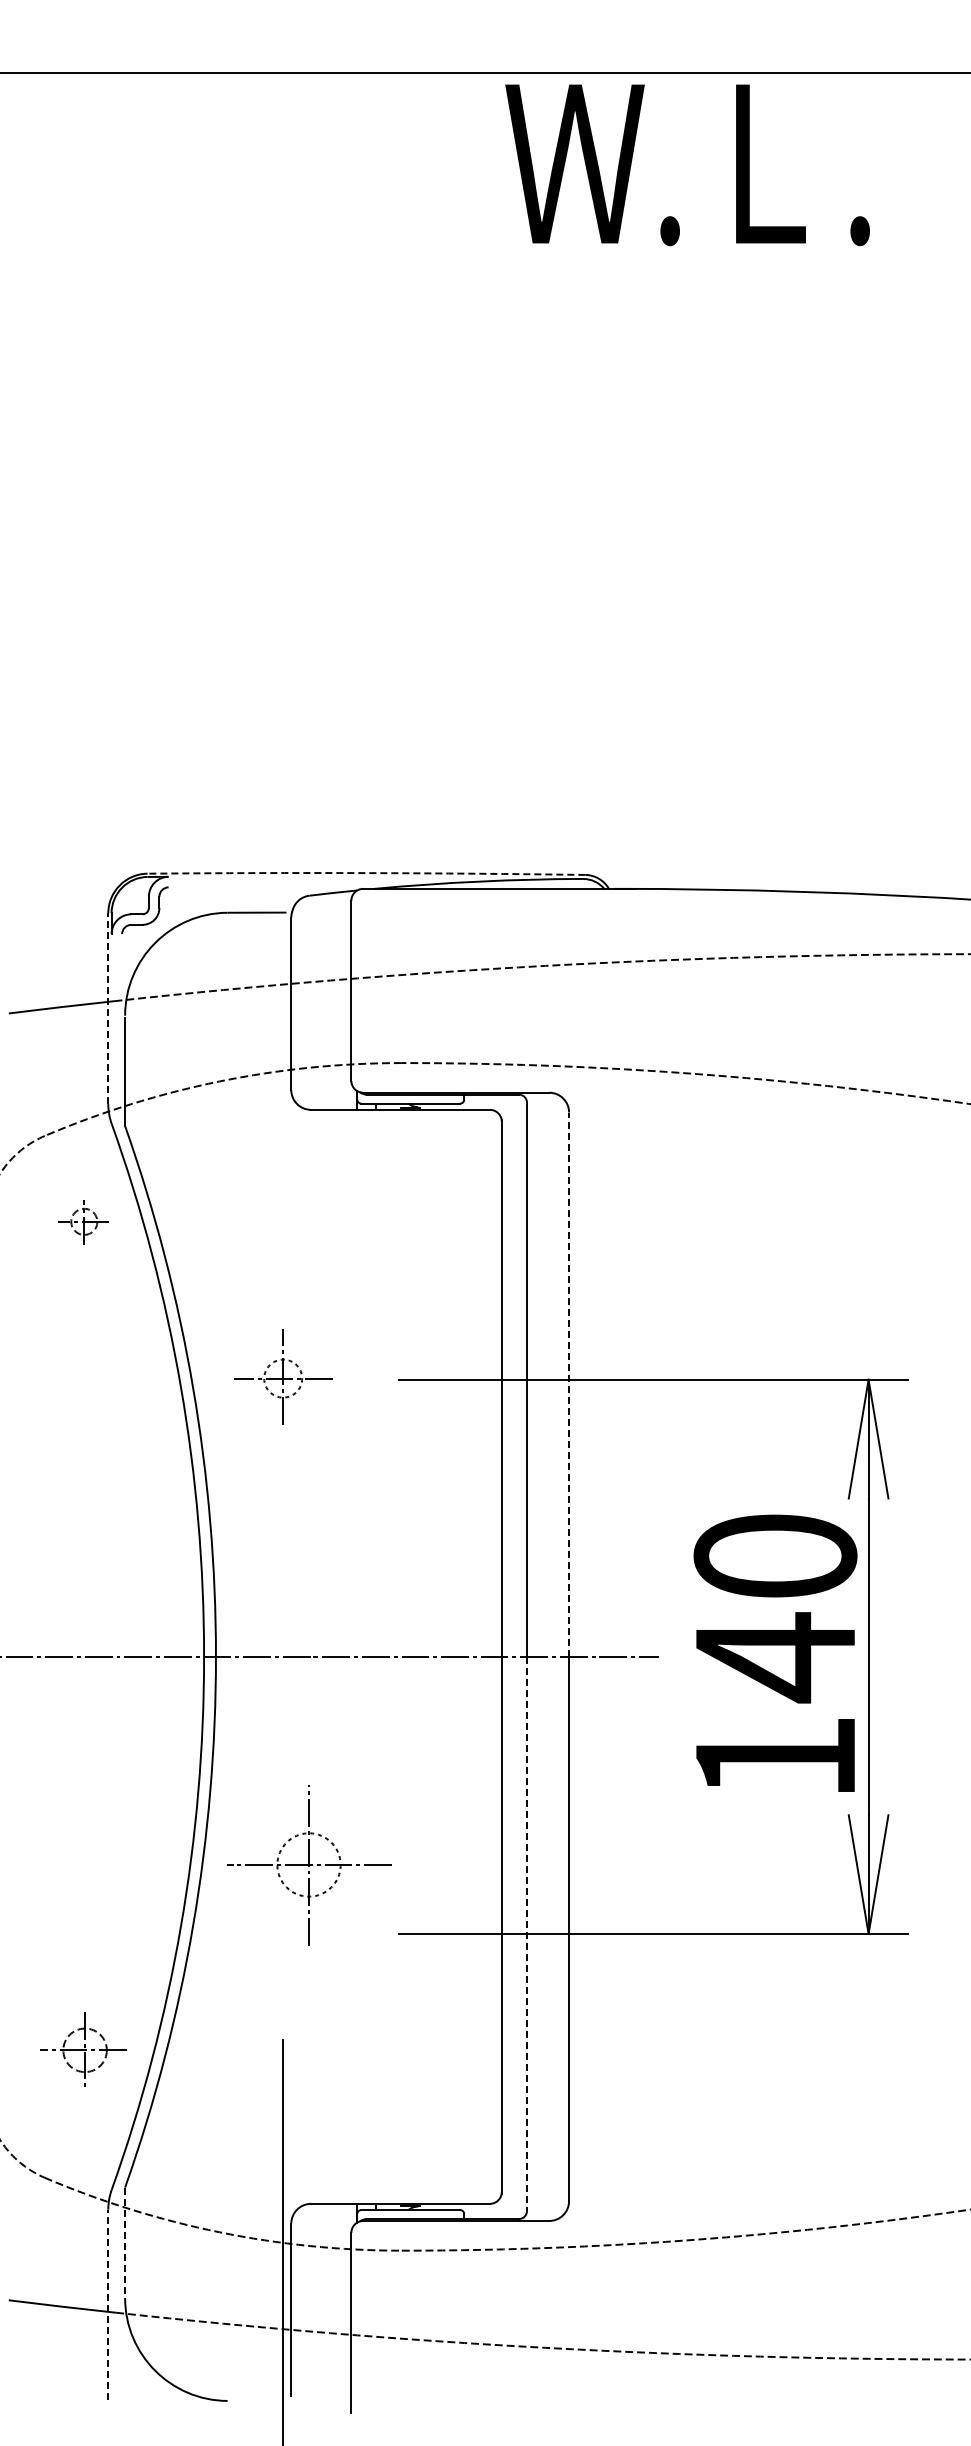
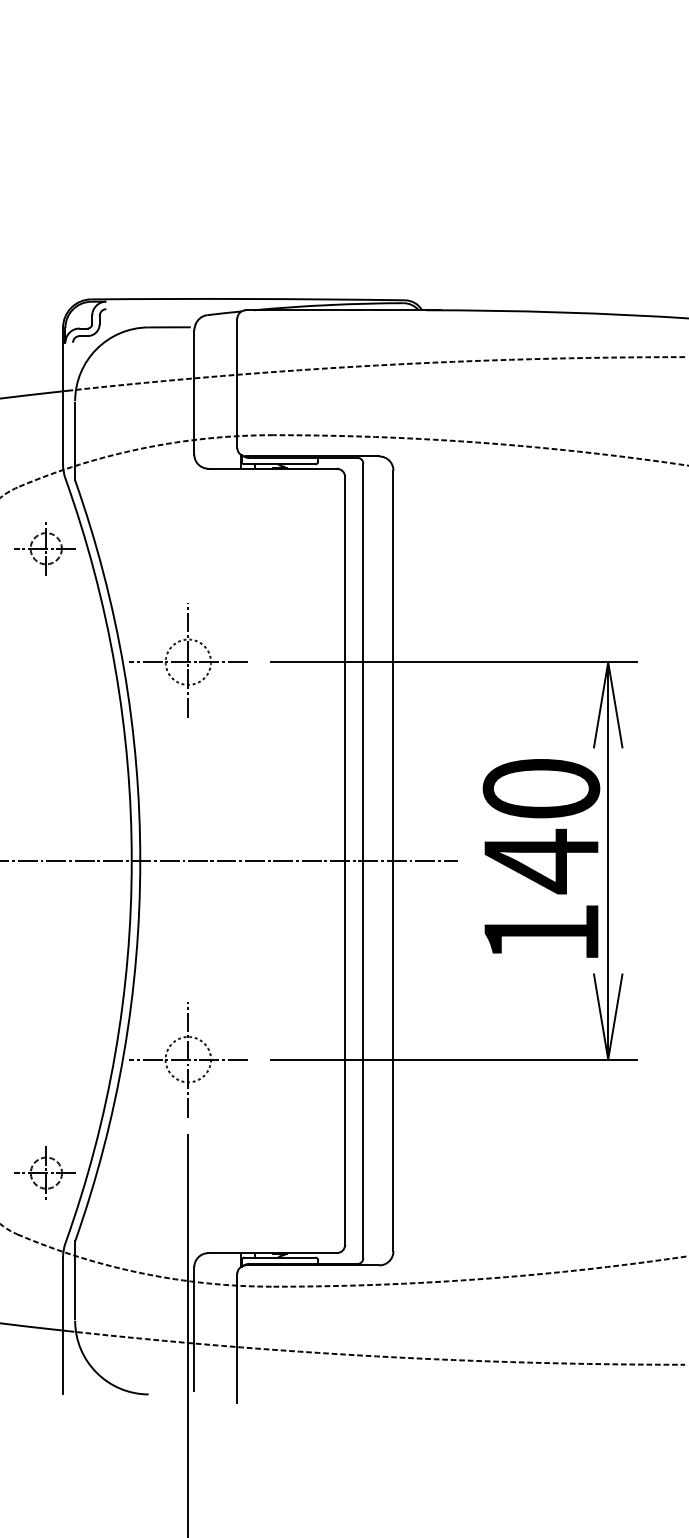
arc: (366, 873) -> (248, 299), dashed -> solid
line: (108, 1008) -> (63, 396), dashed -> solid
part: (83, 1222) -> (45, 549), size x1.67
part: (283, 1376) -> (188, 659), size x1.67
line: (569, 1384) -> (393, 665), dashed -> solid
part: (309, 1865) -> (188, 1060), moved
line: (527, 1934) -> (363, 1060), dashed -> solid
part: (83, 2049) -> (45, 1172), moved
line: (125, 2242) -> (75, 1280), dashed -> solid
line: (108, 2304) -> (63, 1325), dashed -> solid

